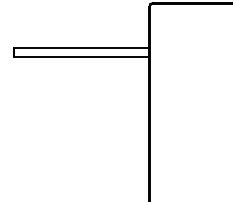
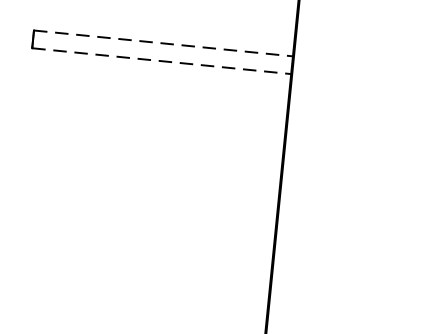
line: (81, 47) -> (162, 42), solid -> dashed
line: (81, 57) -> (161, 62), solid -> dashed

